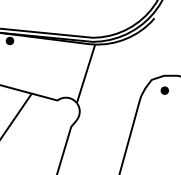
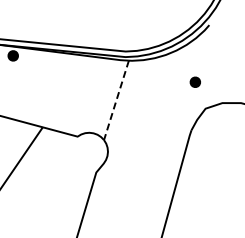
line: (86, 73) -> (116, 100), solid -> dashed
part: (164, 90) -> (194, 81), moved

